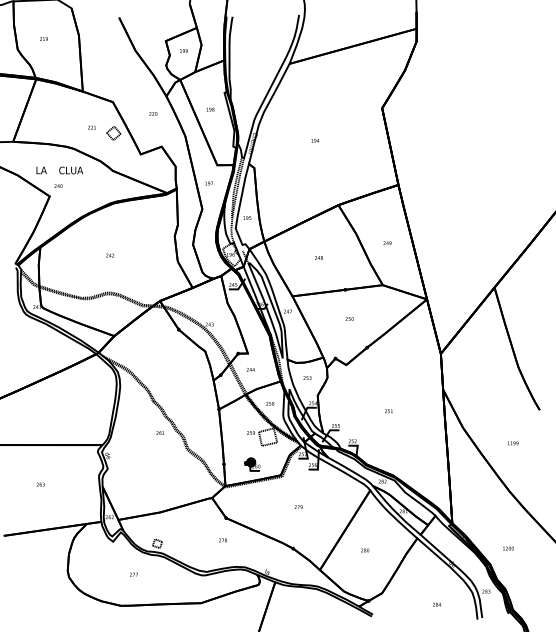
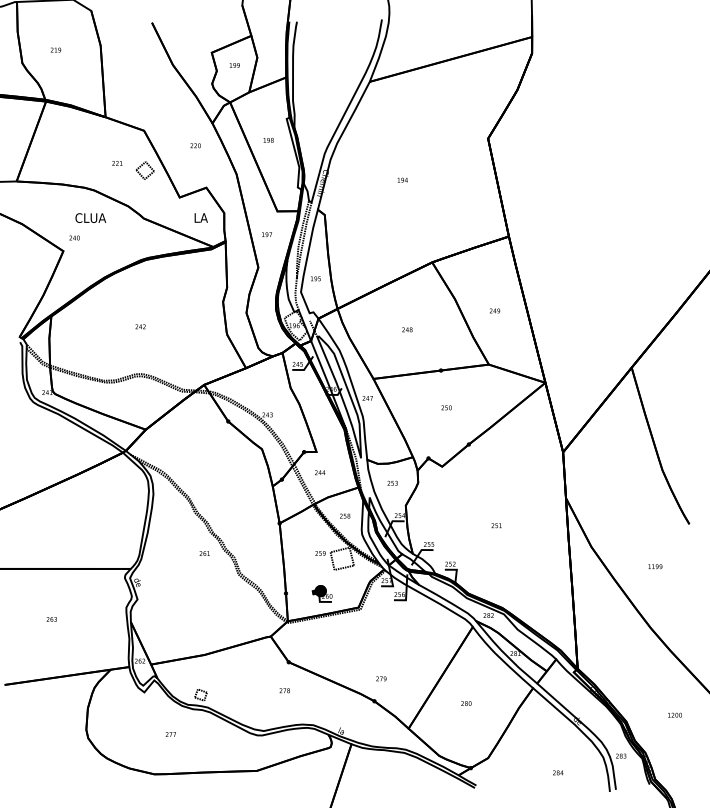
text: (41, 170) -> (201, 218), moved
text: (298, 506) -> (381, 678), moved
text: (508, 548) -> (675, 715), moved

